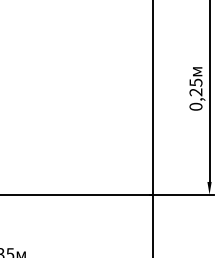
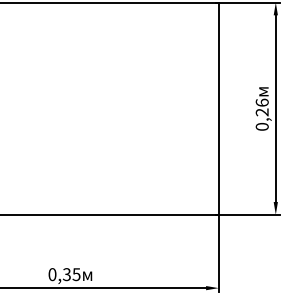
text: (195, 82) -> (261, 102), 0,25 -> 0,26

